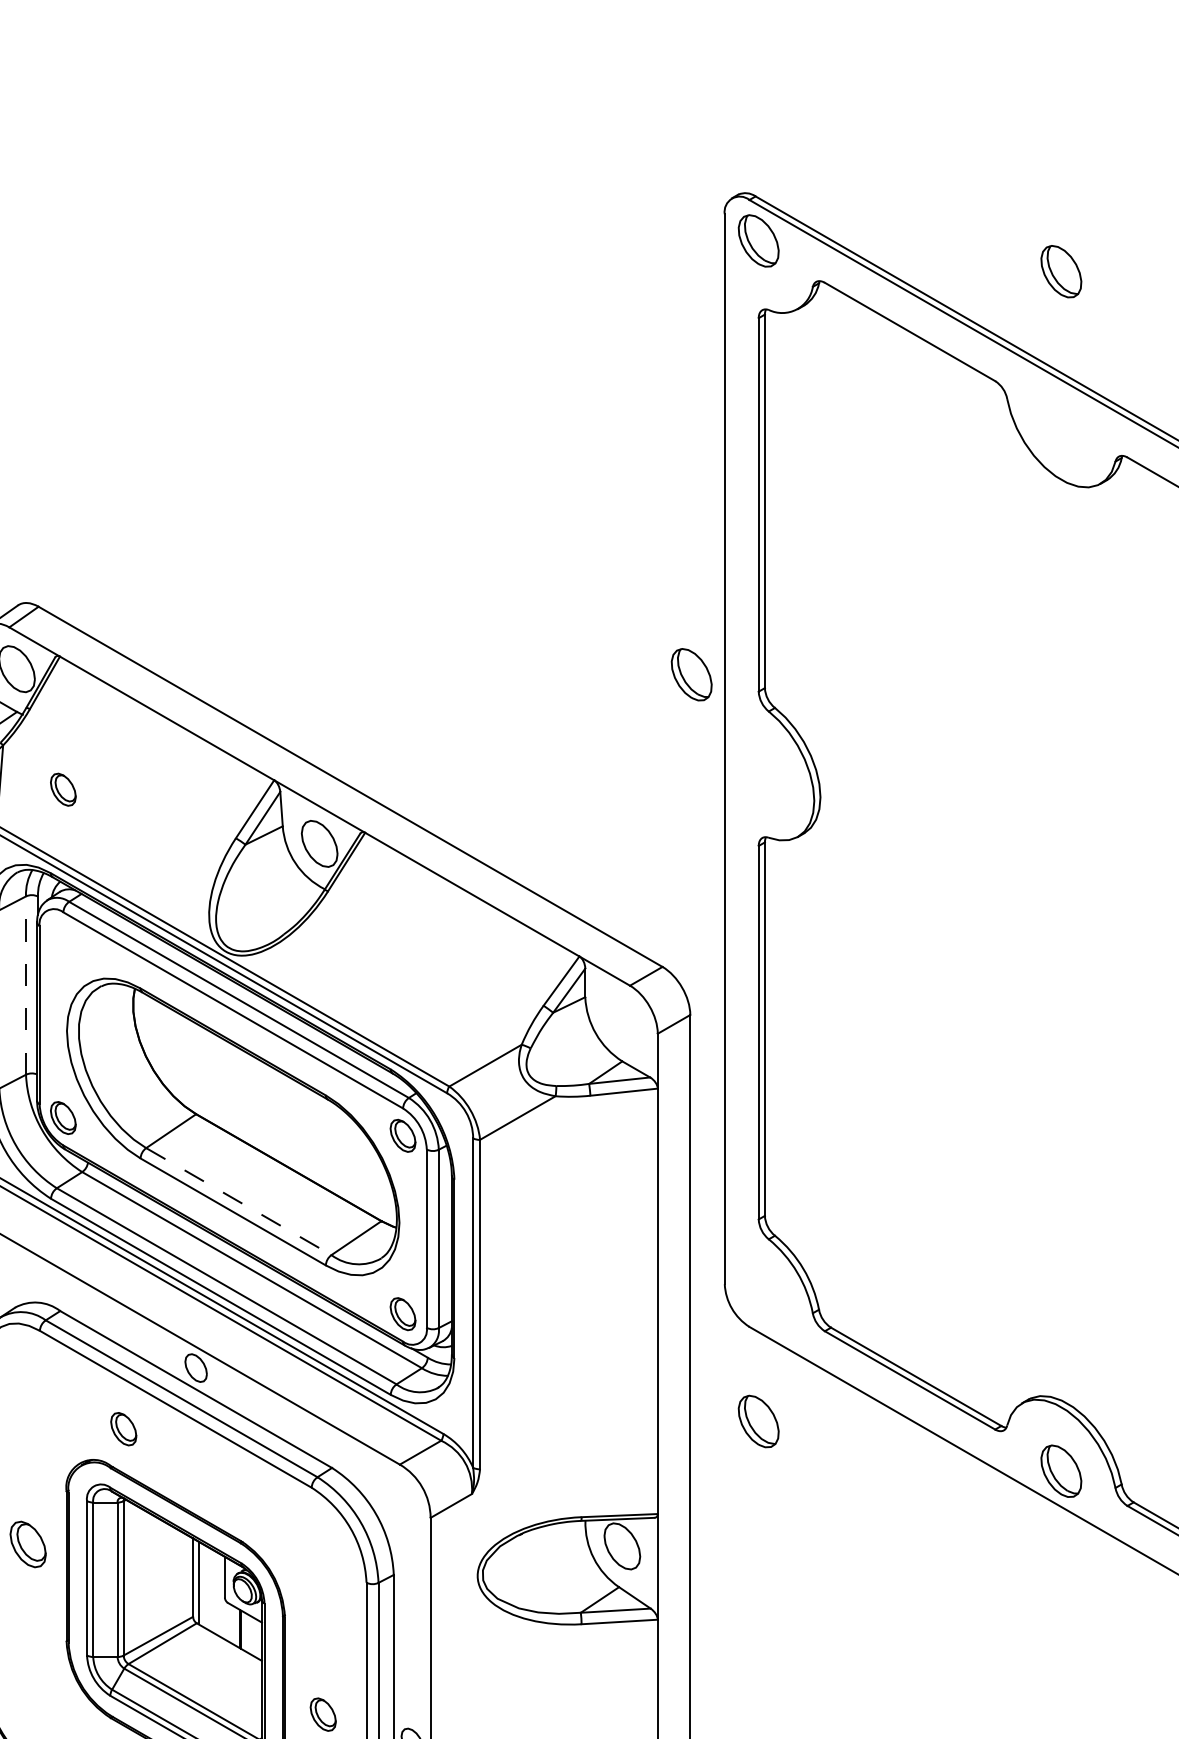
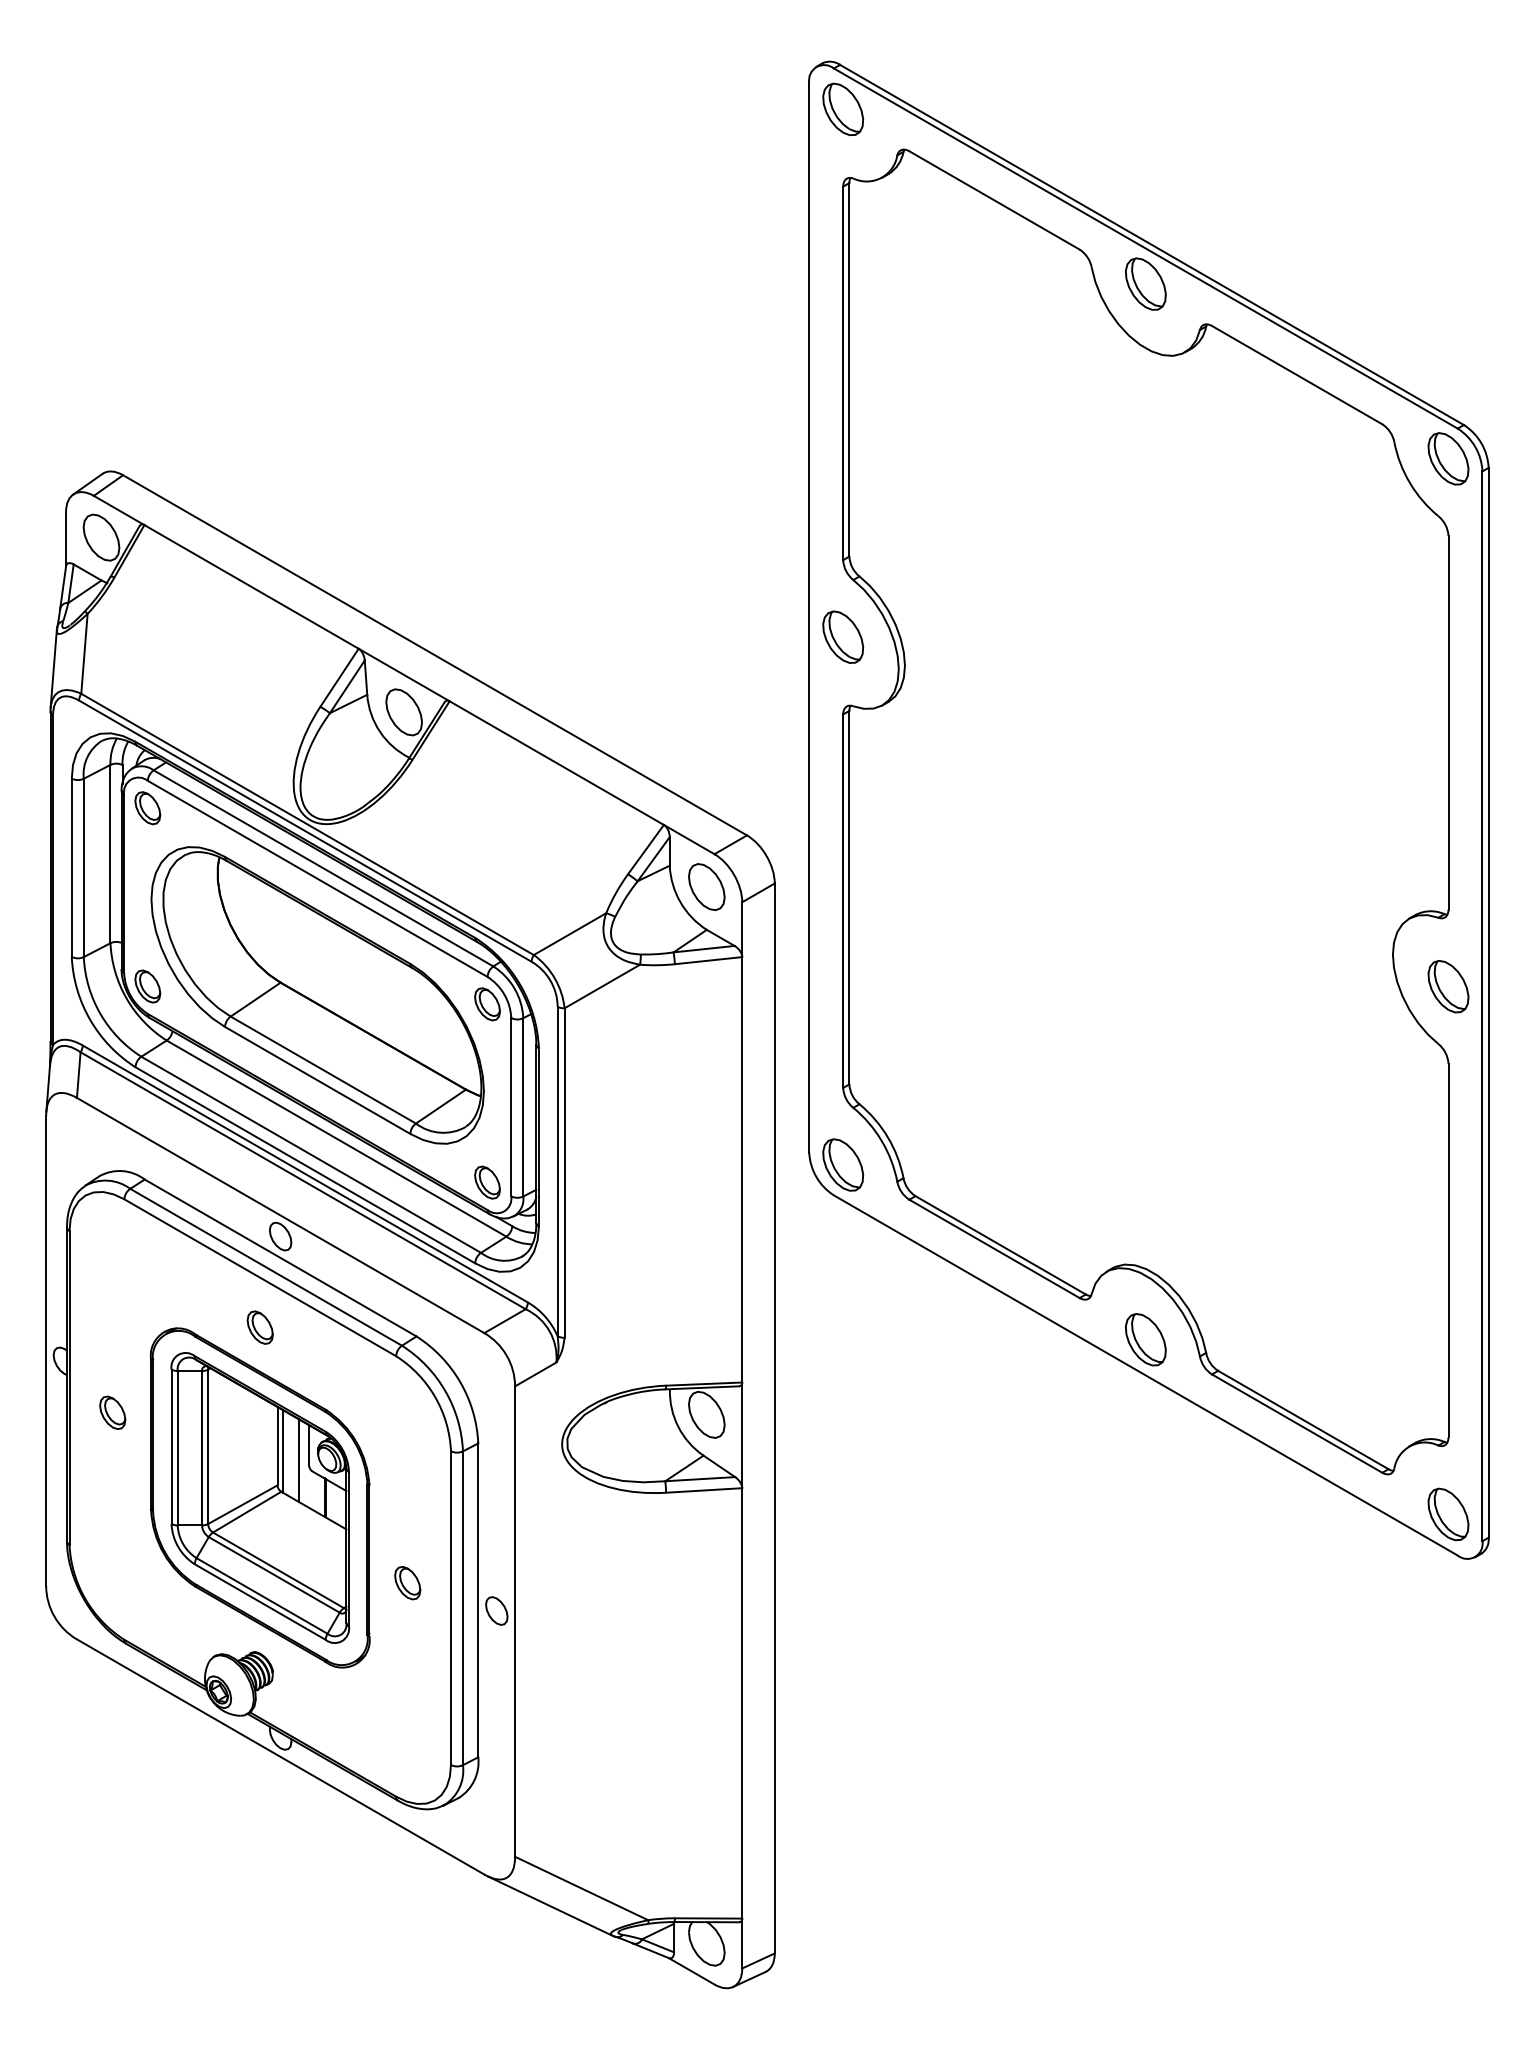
part: (1061, 271) -> (1145, 283), moved
part: (692, 674) -> (843, 636), moved
part: (63, 790) -> (147, 808), moved
line: (26, 985) -> (110, 853), dashed -> solid
part: (622, 1018) -> (706, 886), added
line: (239, 1202) -> (323, 1070), dashed -> solid
part: (759, 1421) -> (843, 1164), moved
part: (123, 1429) -> (259, 1327), moved
part: (28, 1544) -> (112, 1412), size x0.71
line: (215, 1592) -> (299, 1460), added

